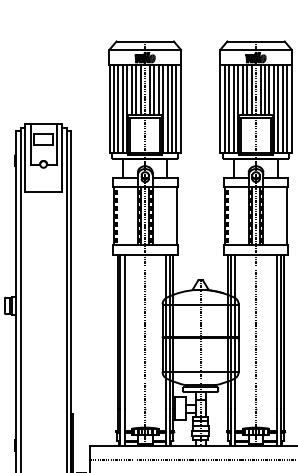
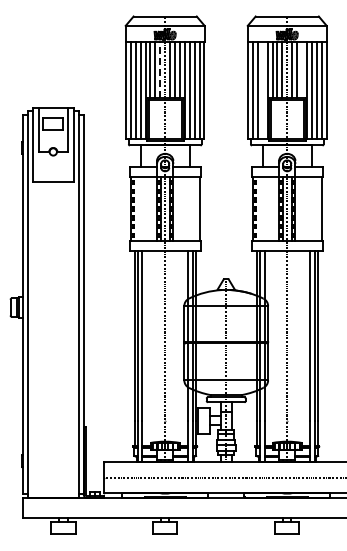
line: (269, 89) -> (301, 69), removed
line: (140, 90) -> (160, 70), solid -> dashed
line: (233, 108) -> (262, 90), removed

